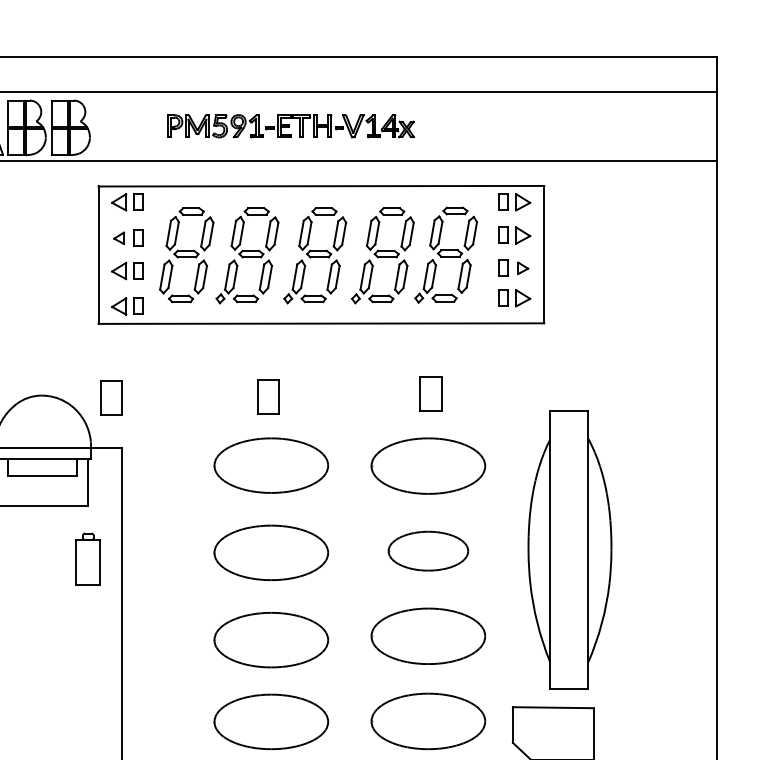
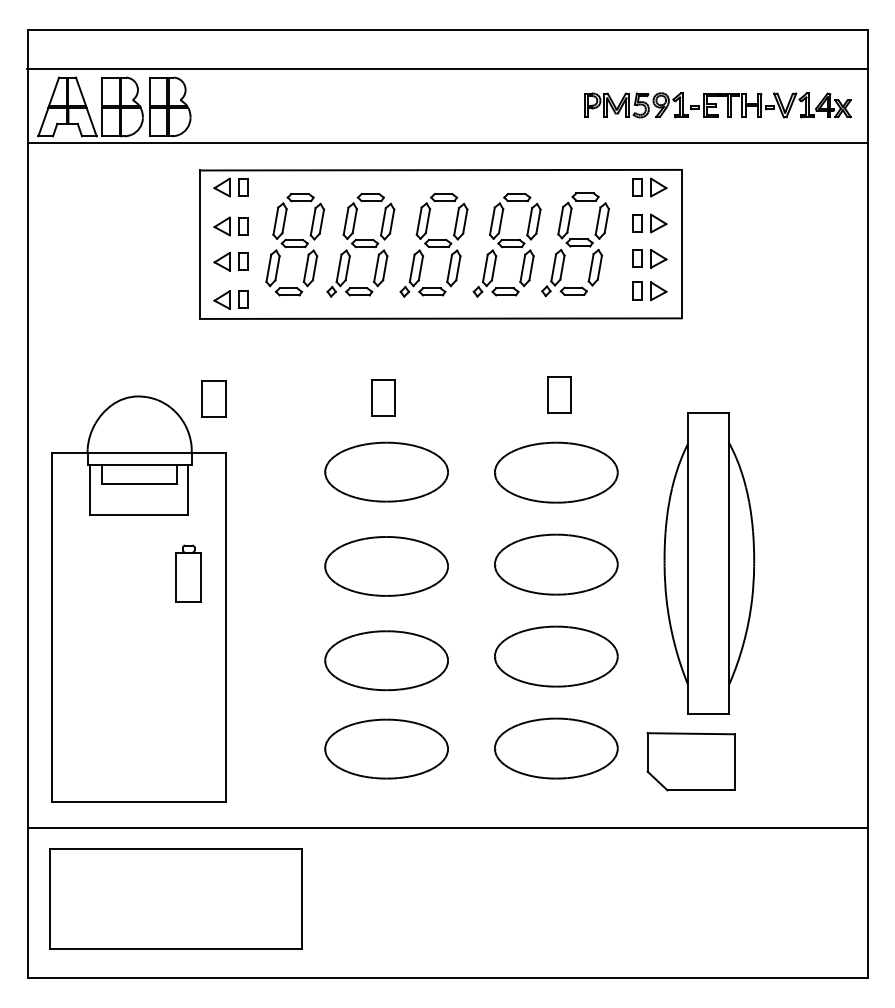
part: (290, 126) -> (717, 105), moved
part: (118, 238) -> (221, 226), size x1.43
part: (522, 267) -> (658, 258), size x1.43
part: (428, 551) -> (556, 564), size x1.43

